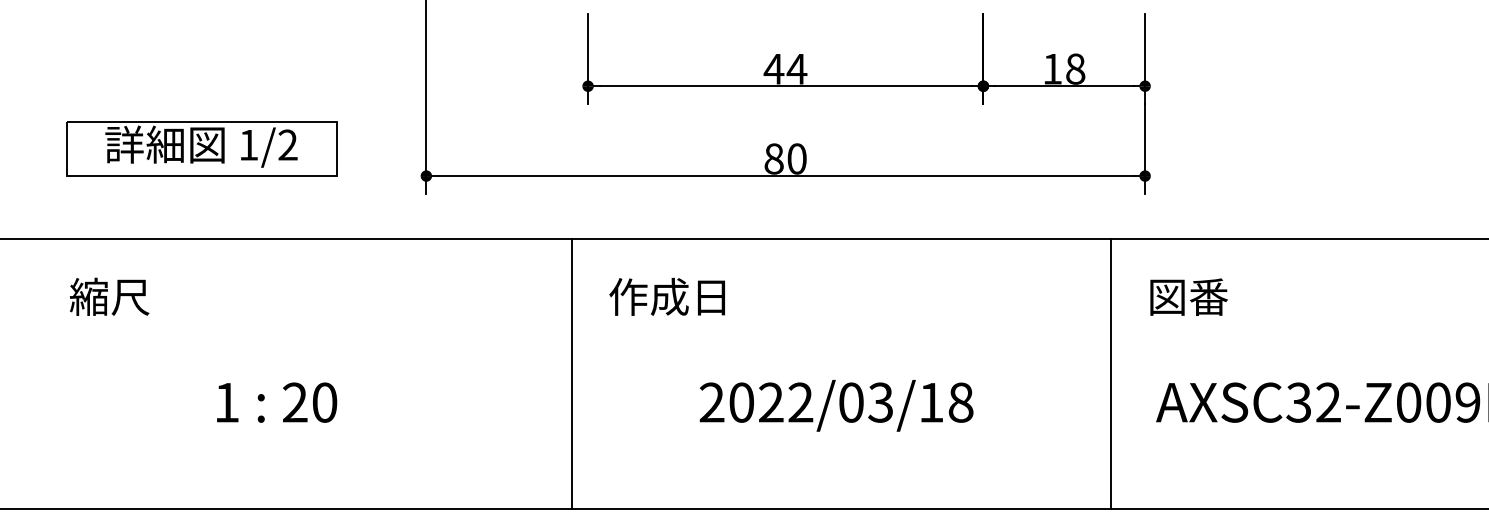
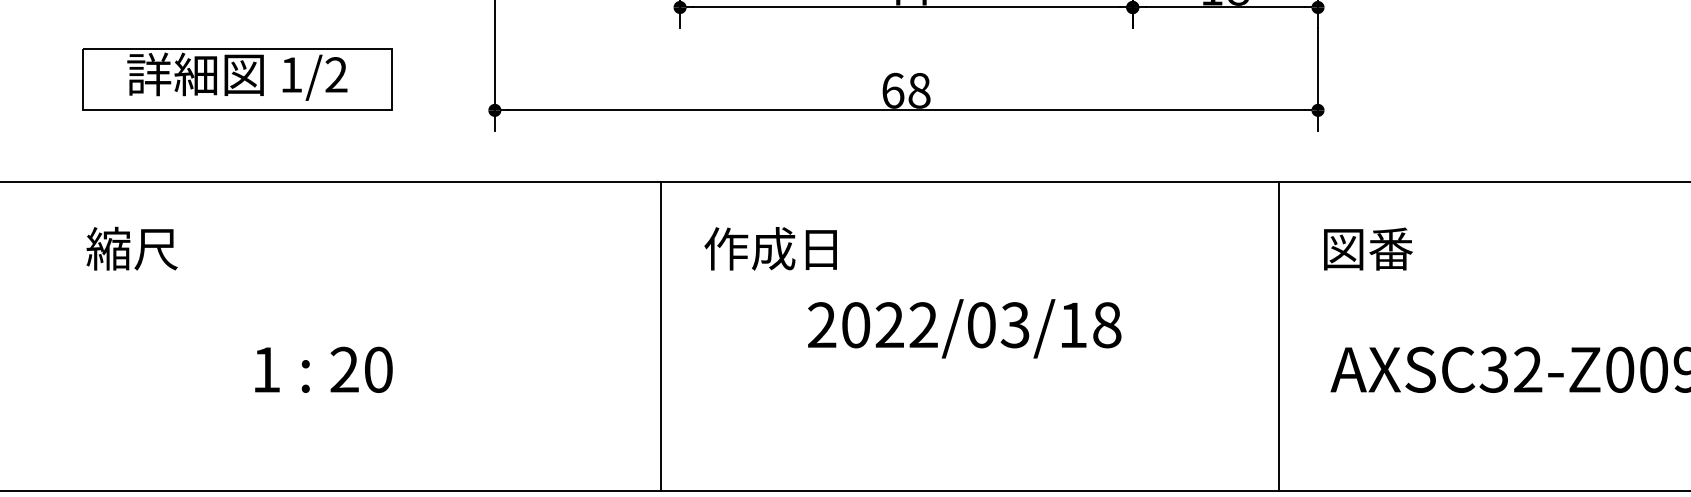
text: (785, 158) -> (906, 90), 80 -> 68
text: (836, 405) -> (964, 328), moved

